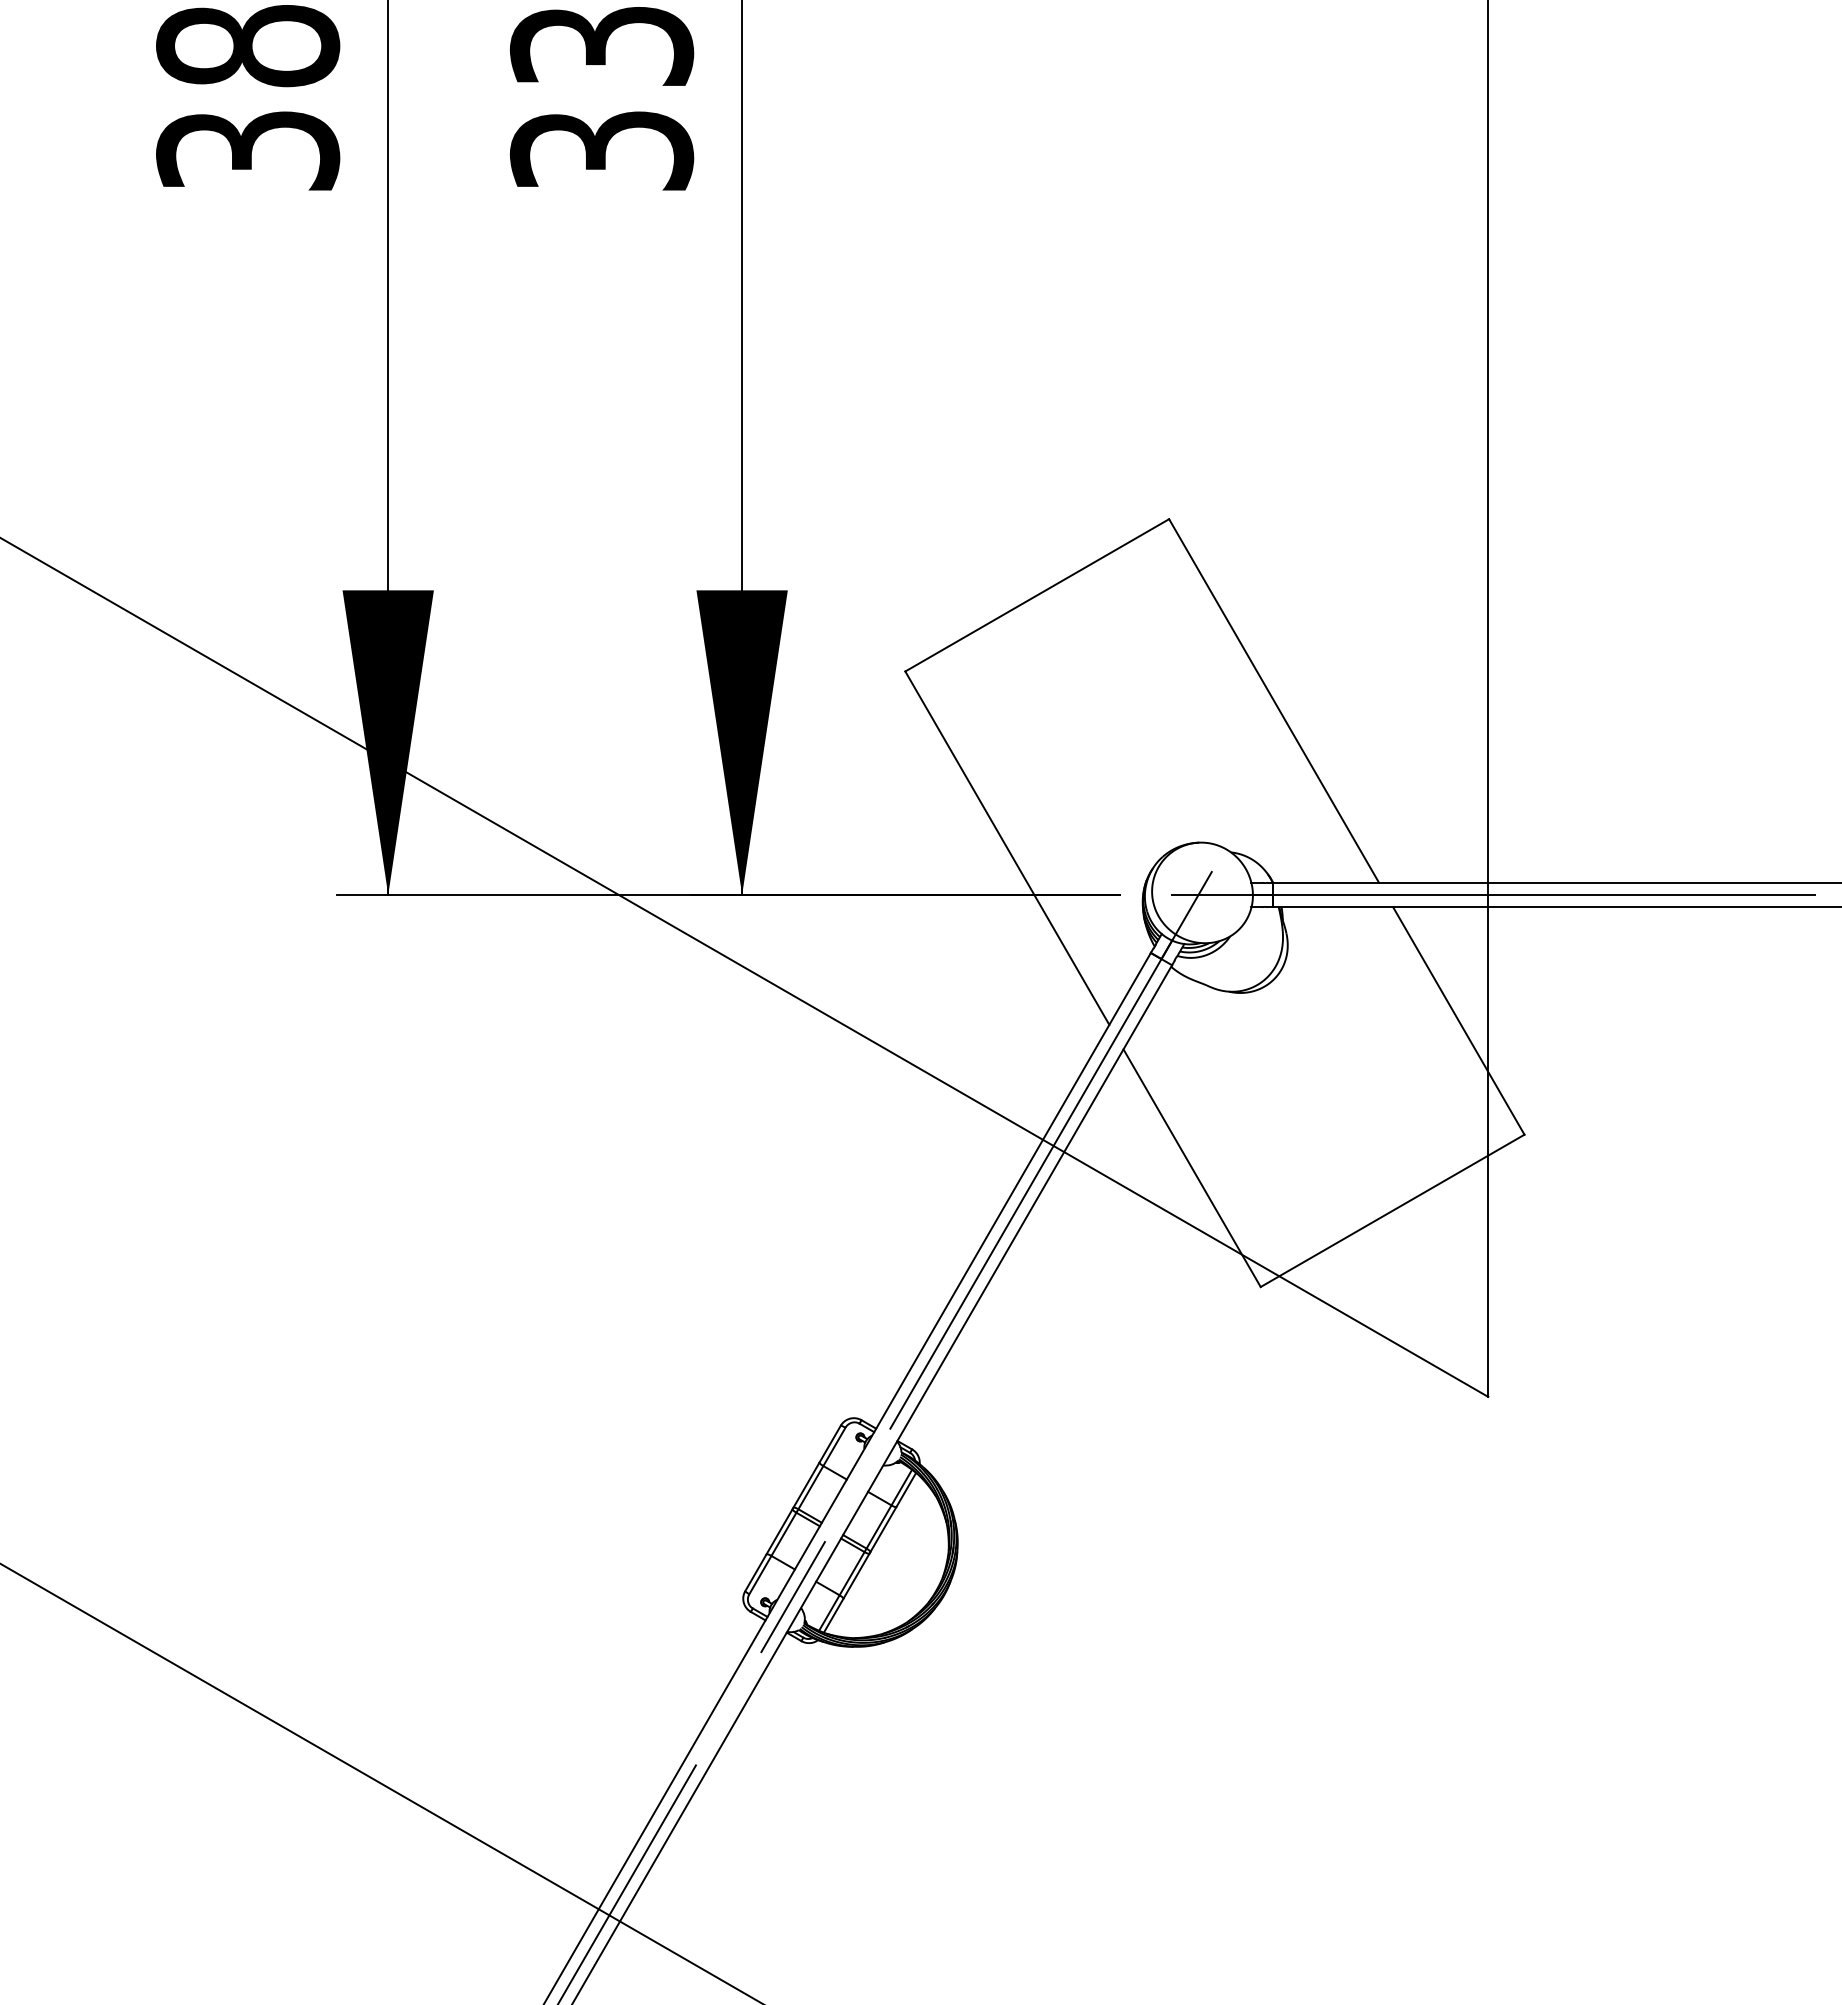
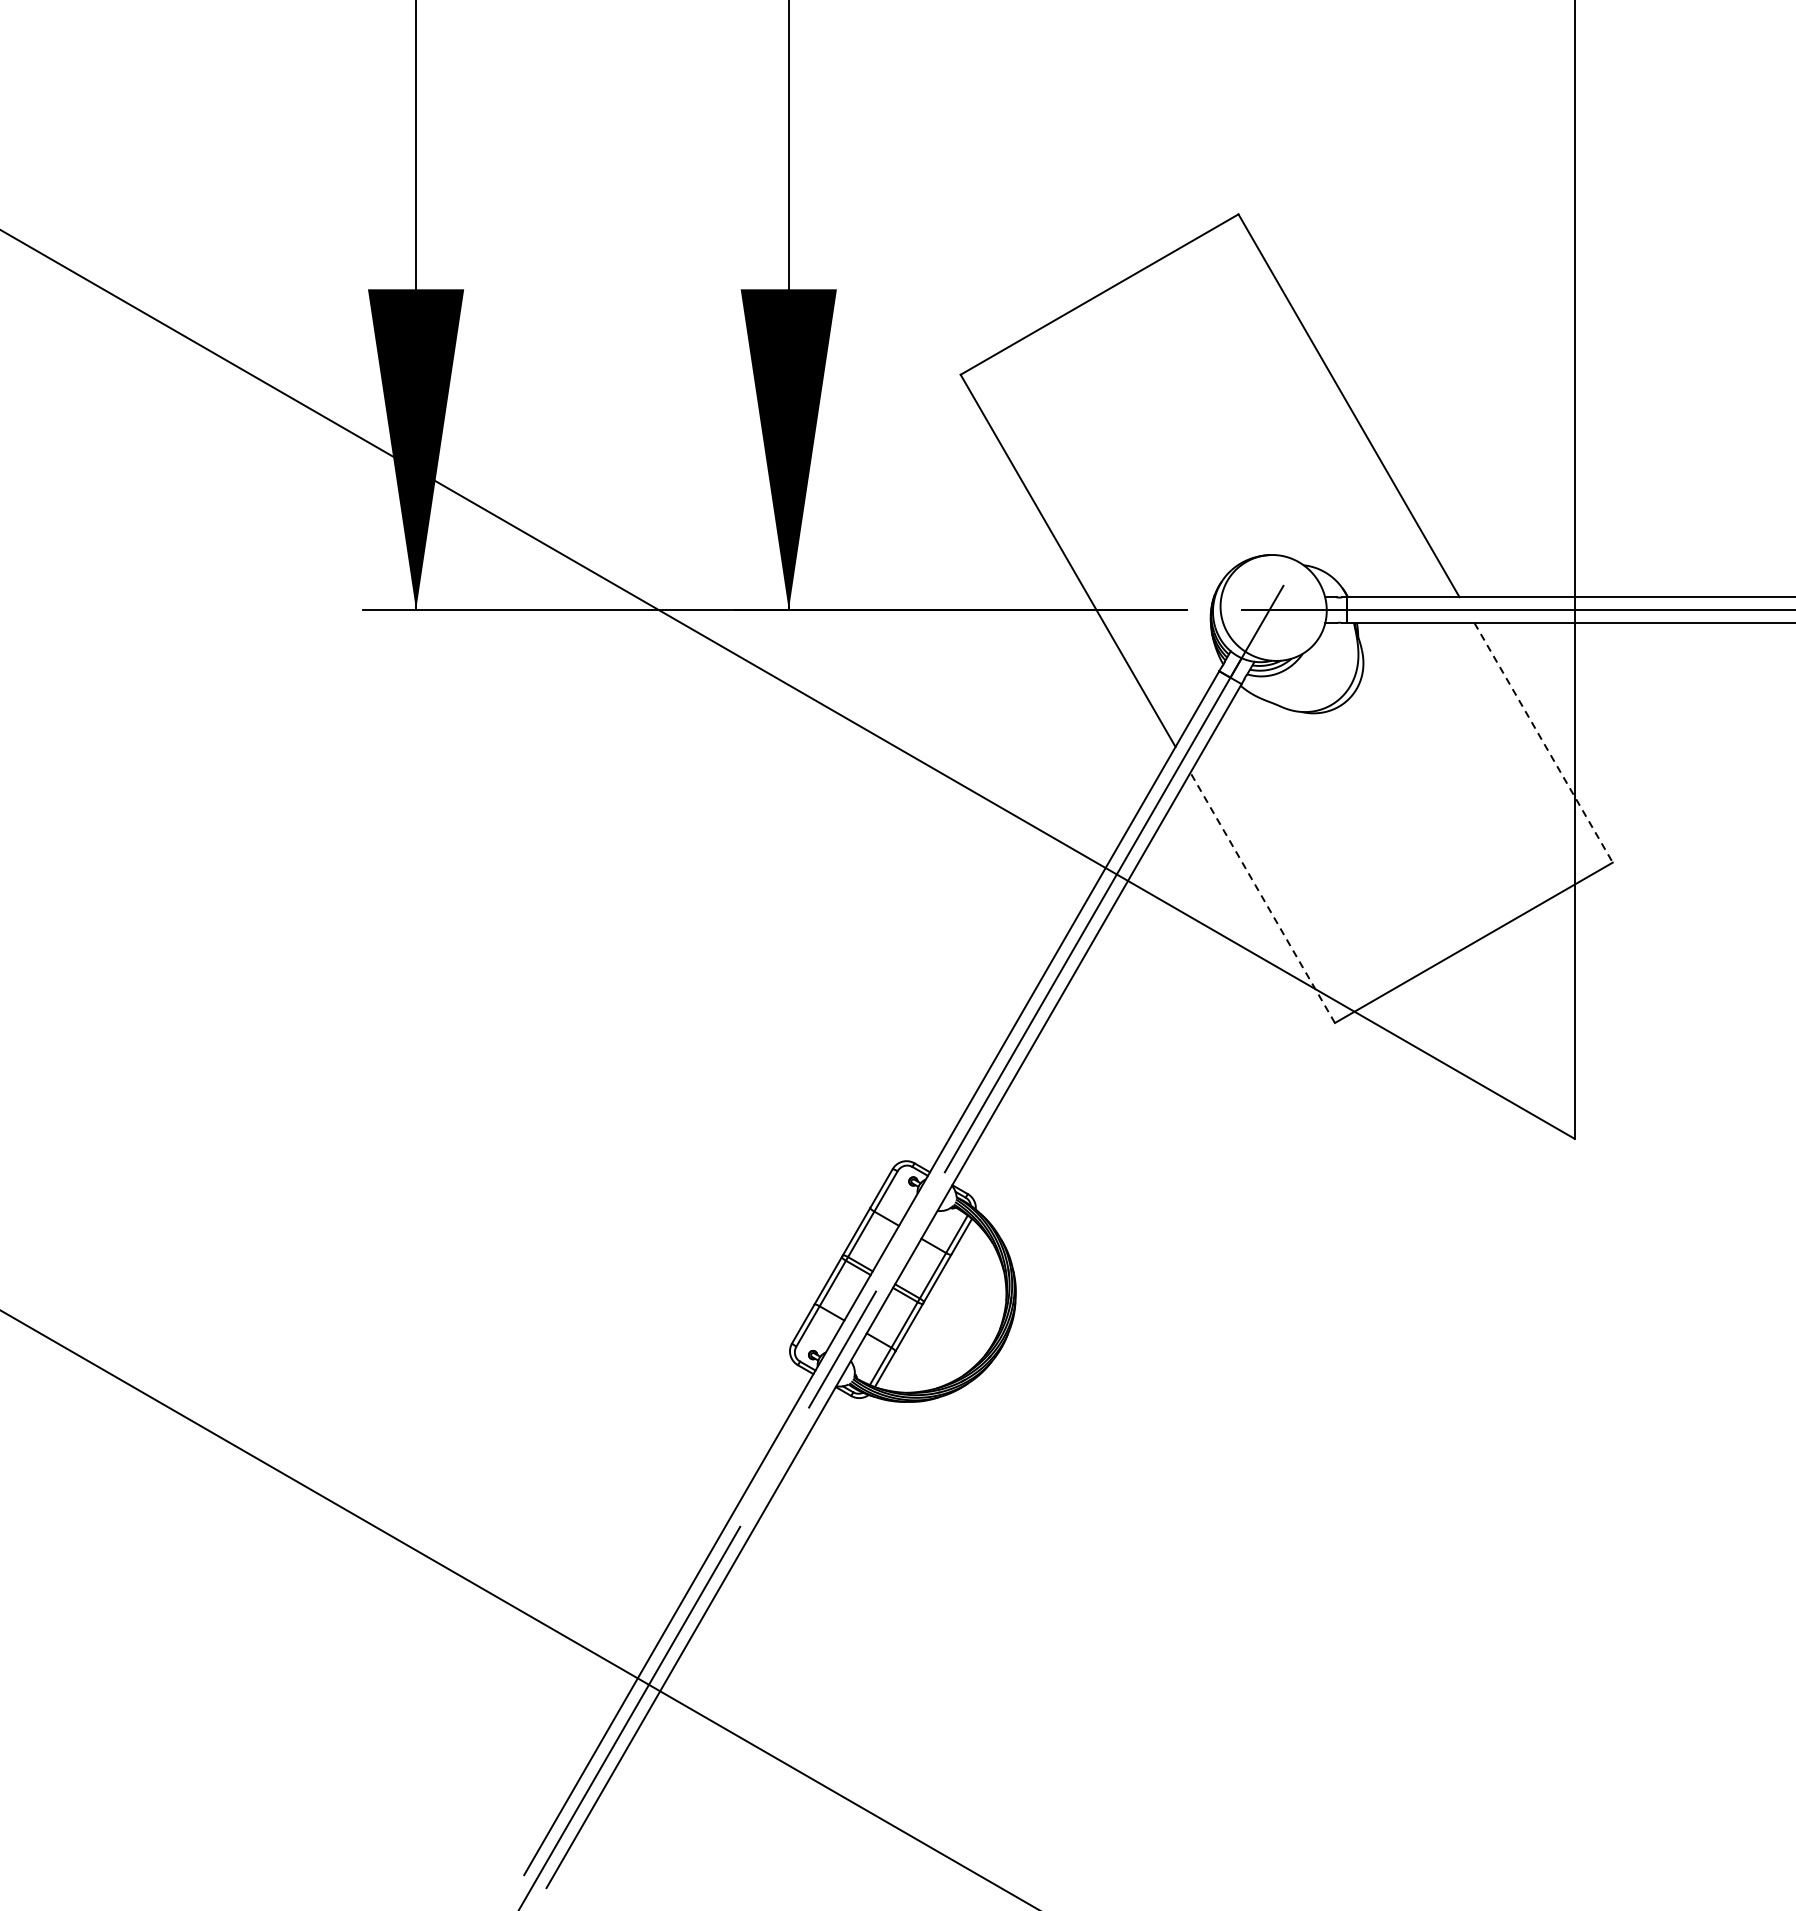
line: (1459, 1021) -> (1544, 743), solid -> dashed
line: (1191, 1167) -> (1262, 897), solid -> dashed

